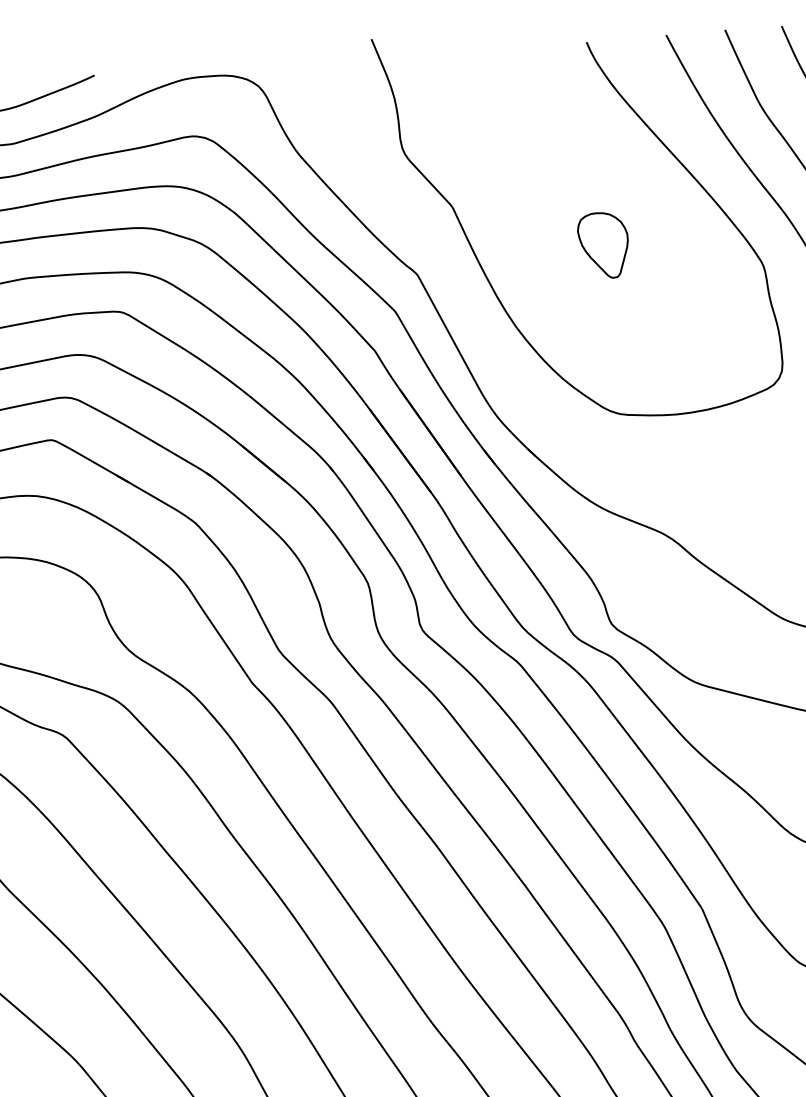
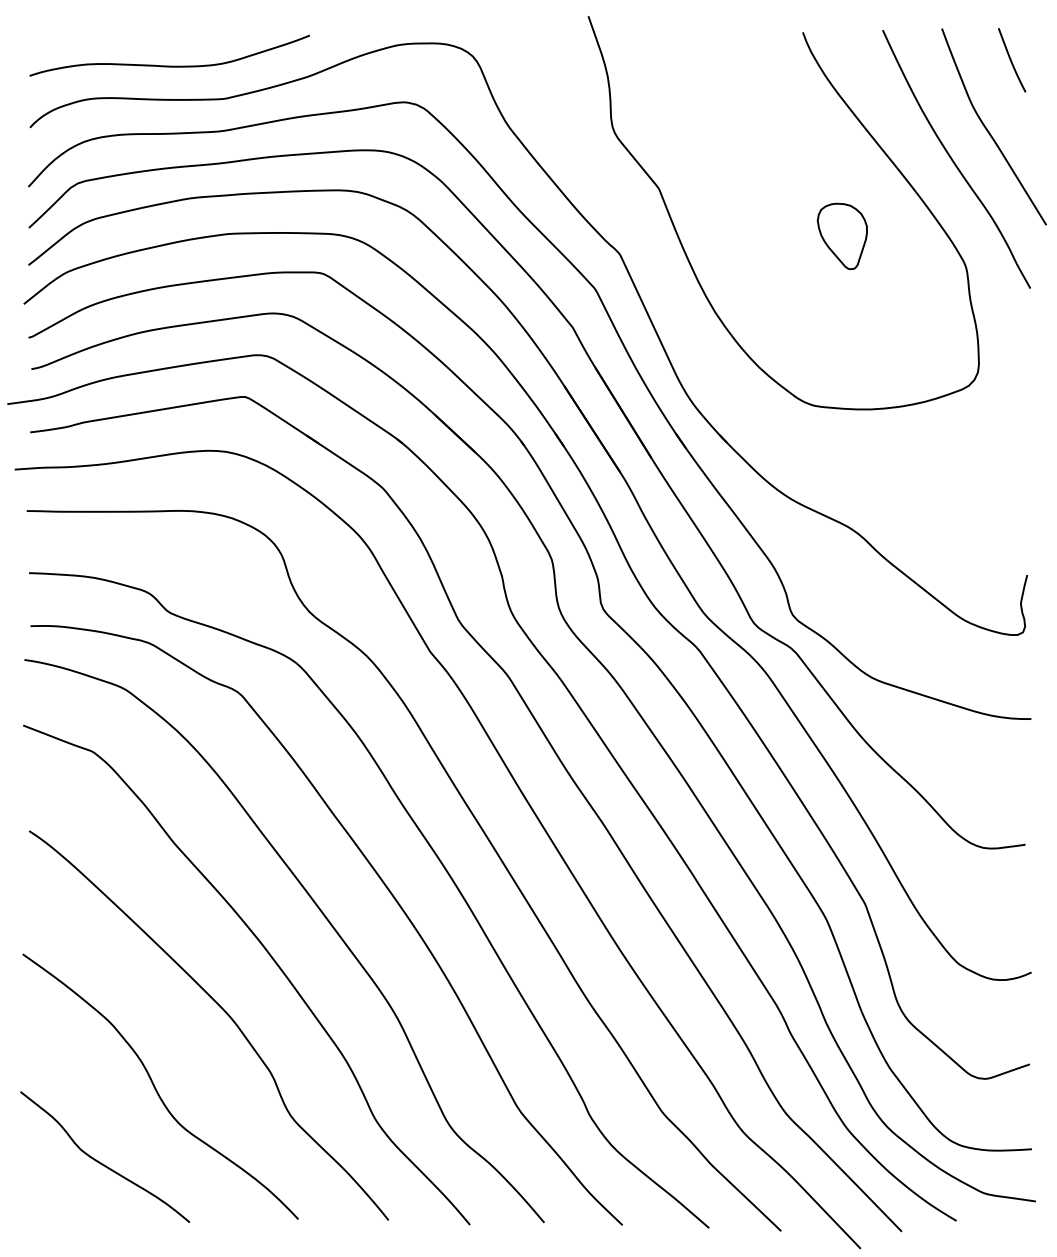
part: (602, 245) -> (841, 236), moved

